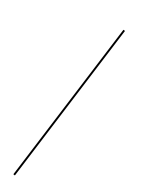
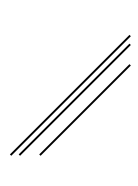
line: (74, 106) -> (74, 99), added
line: (86, 115) -> (84, 109), added

